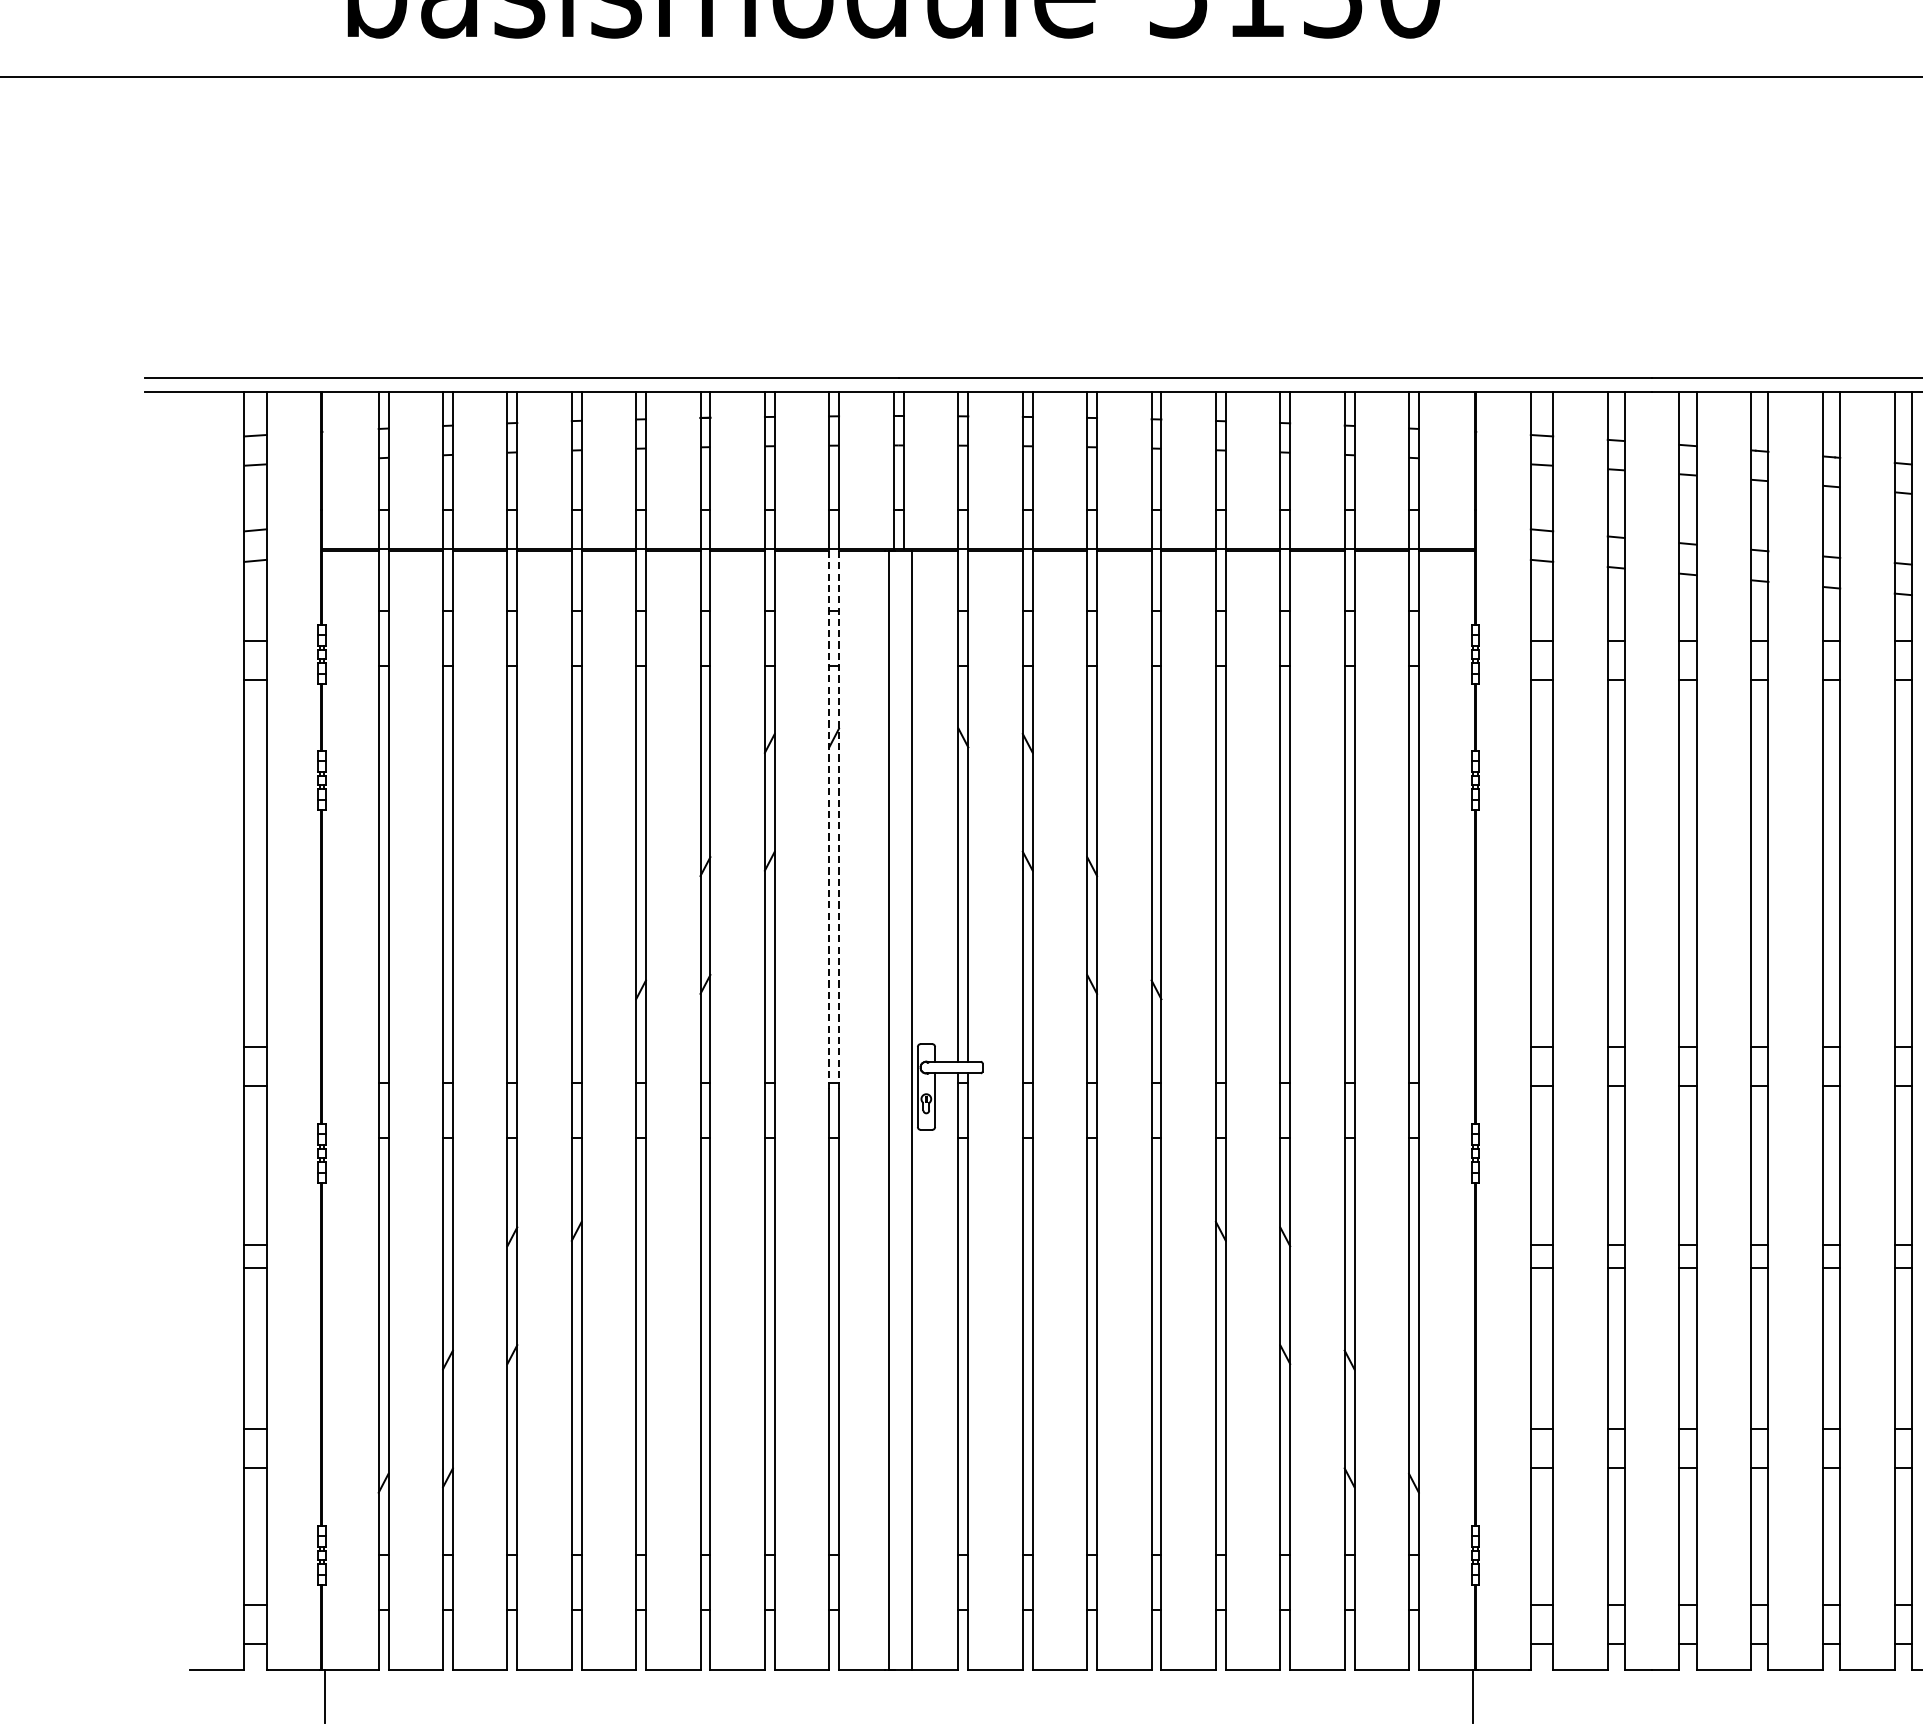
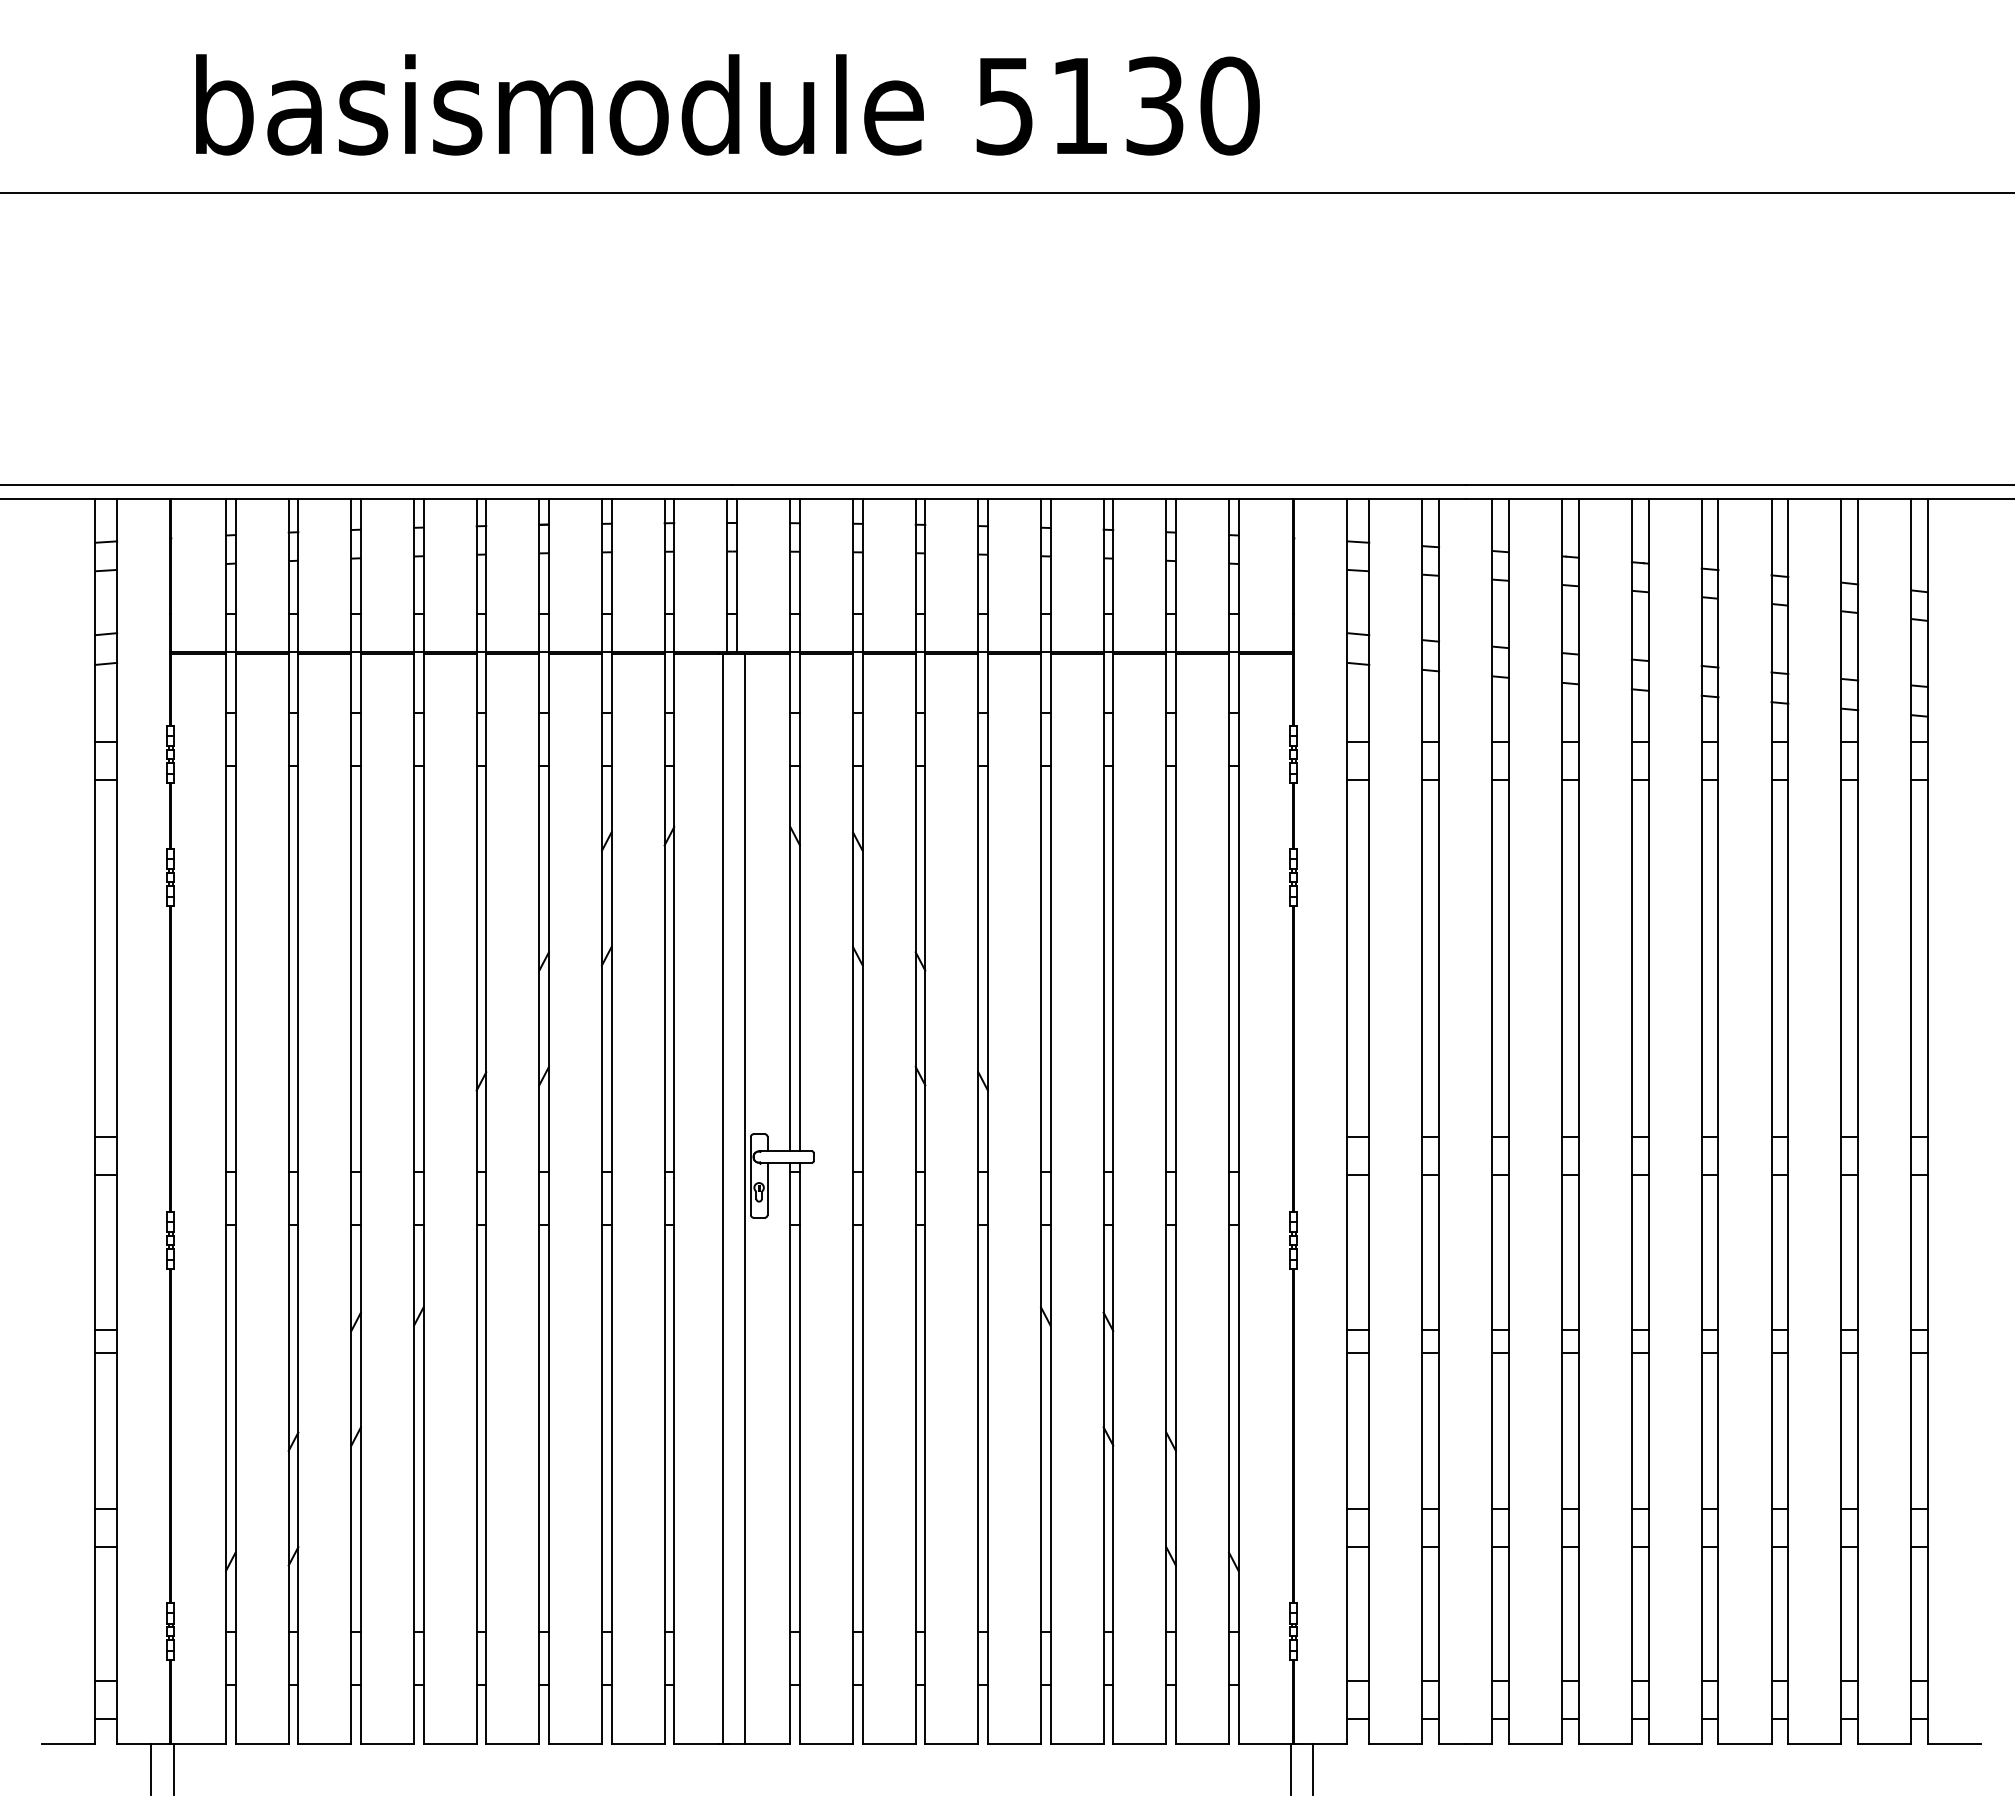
line: (839, 819) -> (674, 915), dashed -> solid
line: (829, 820) -> (664, 916), dashed -> solid
line: (302, 1696) -> (151, 1769), added
line: (1495, 1696) -> (1313, 1769), added

